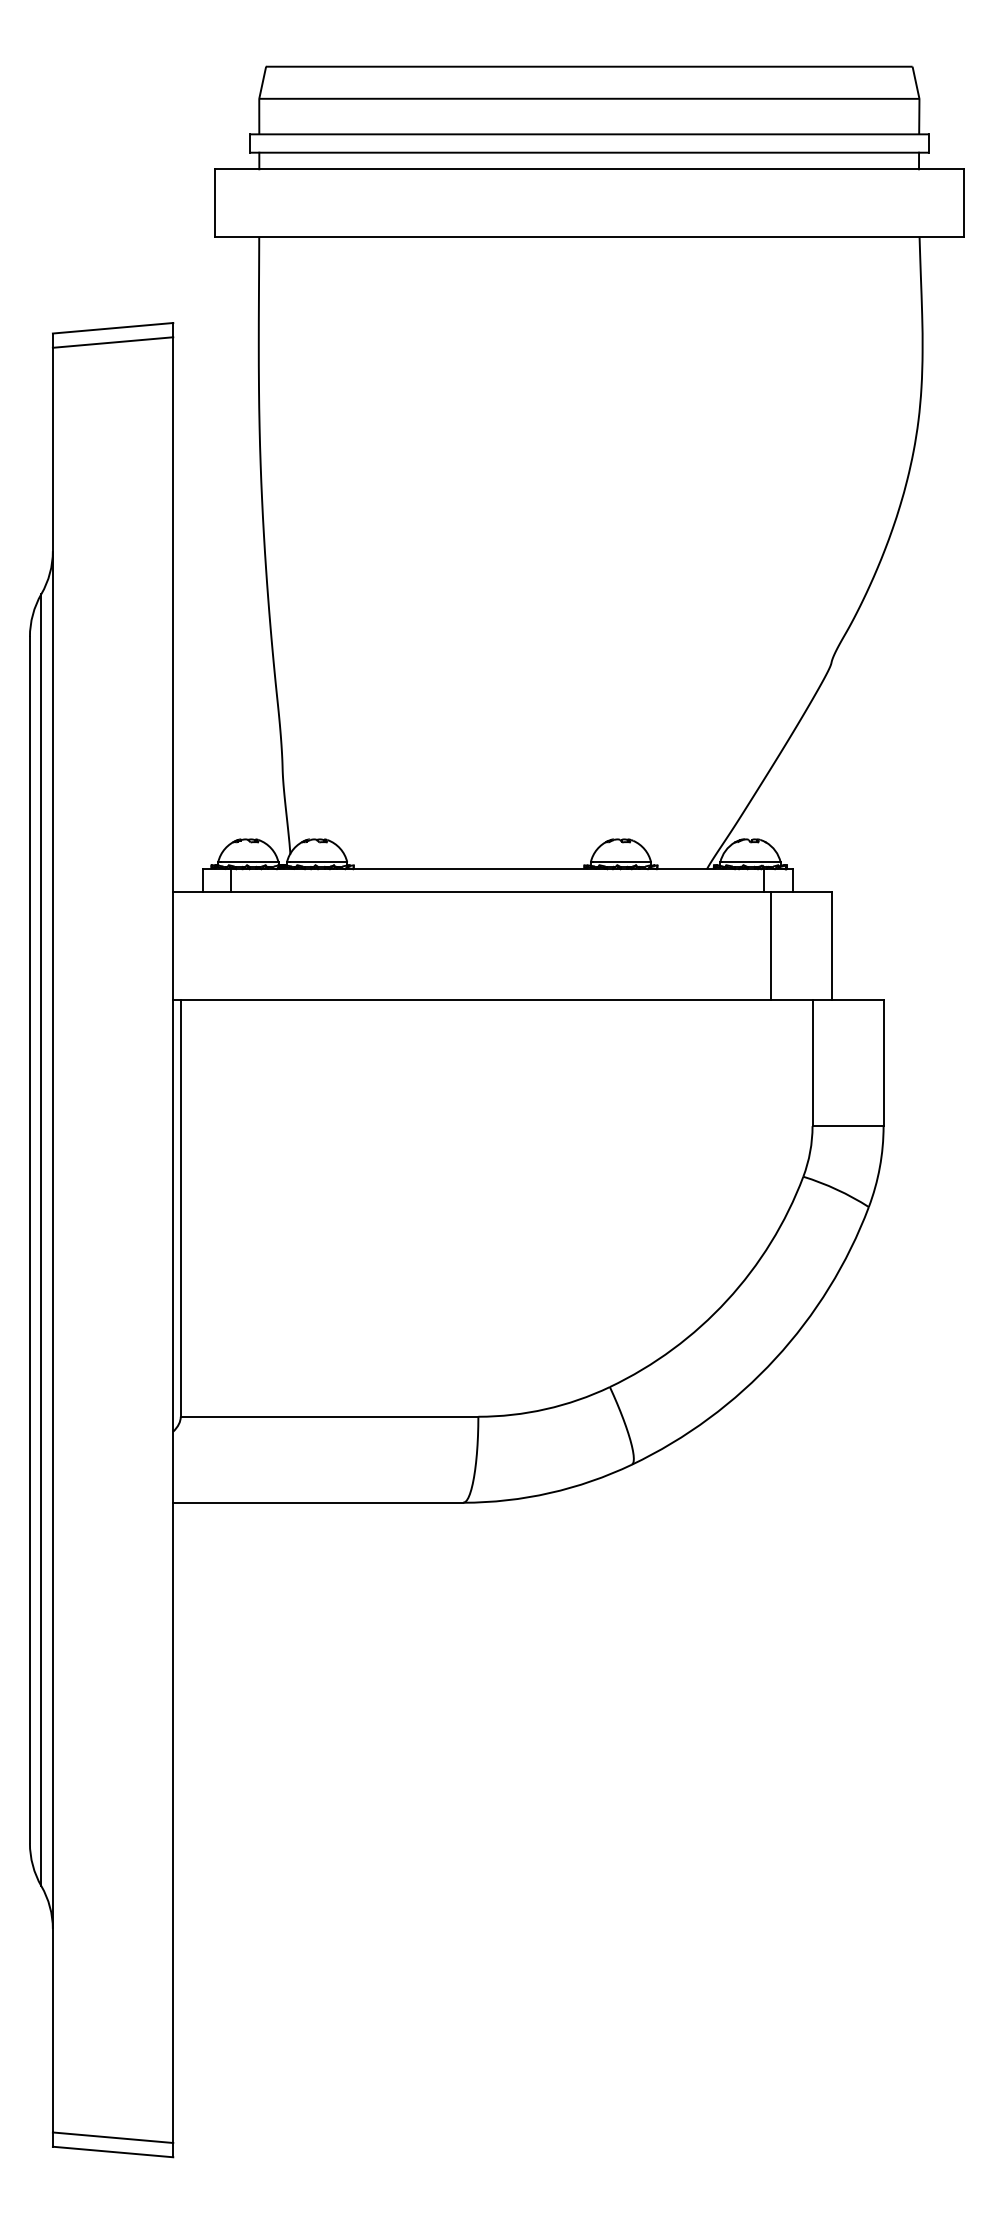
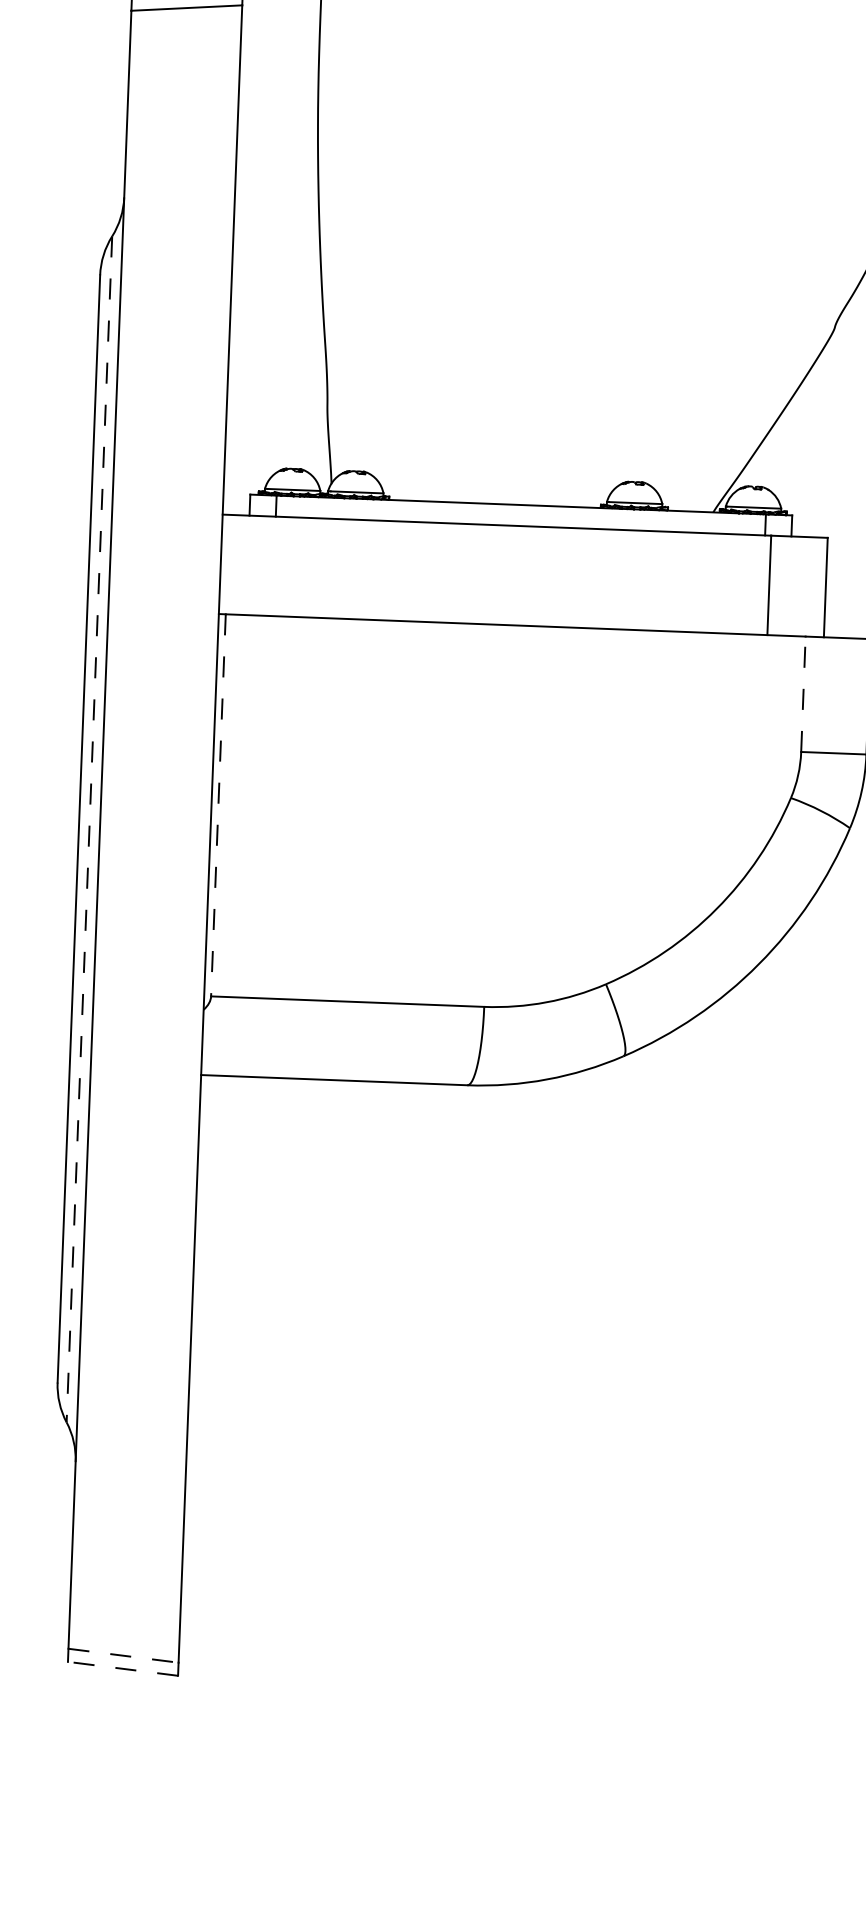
line: (812, 1063) -> (803, 694), solid -> dashed
line: (180, 1209) -> (218, 806), solid -> dashed
line: (41, 1240) -> (89, 829), solid -> dashed
line: (113, 2137) -> (123, 1655), solid -> dashed
line: (112, 2151) -> (122, 1668), solid -> dashed

